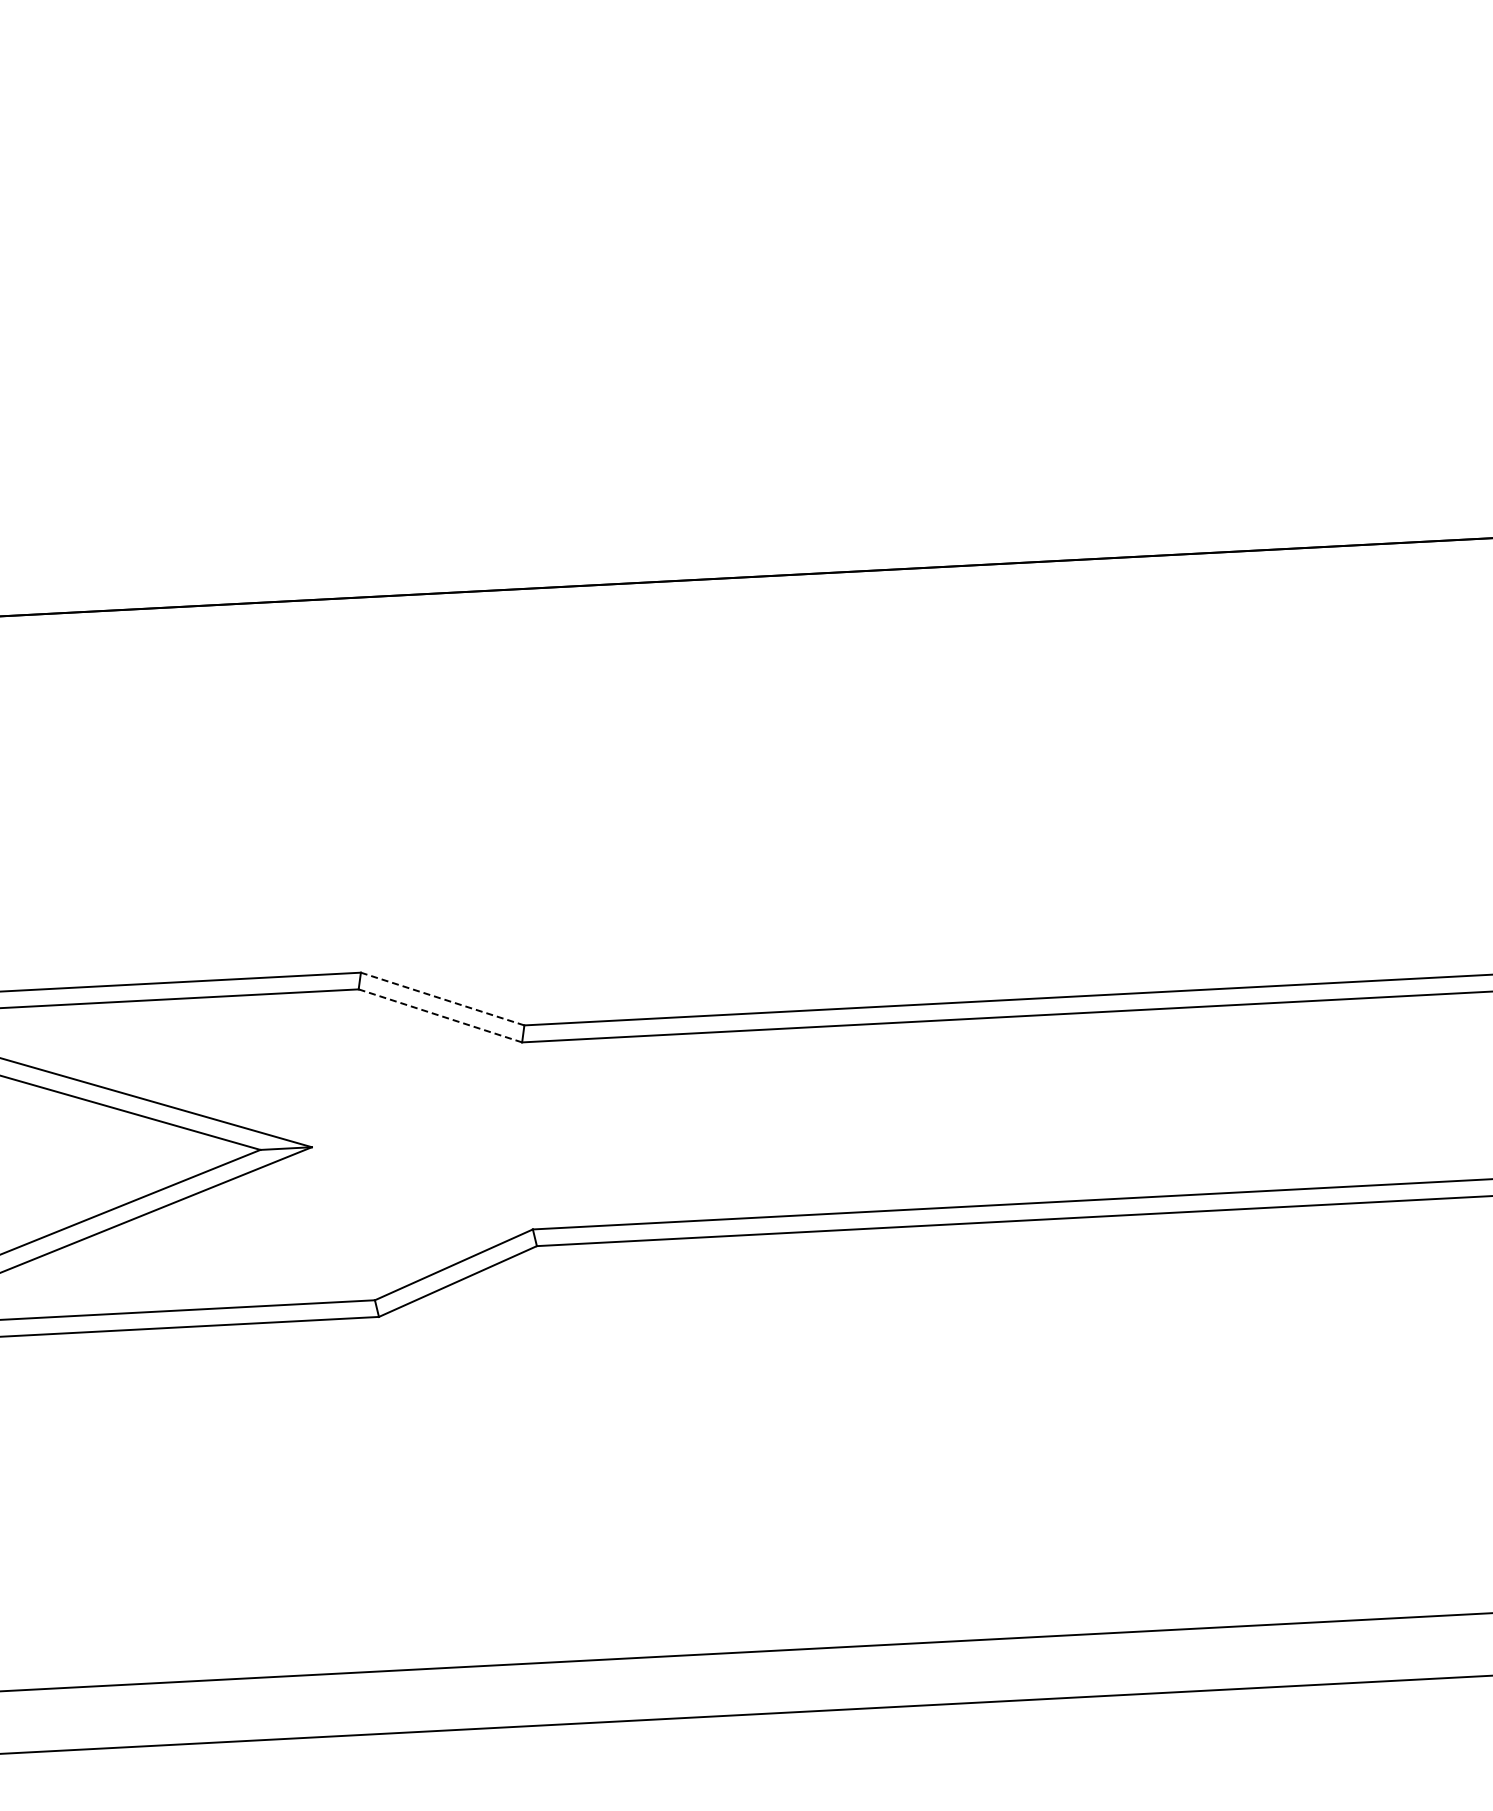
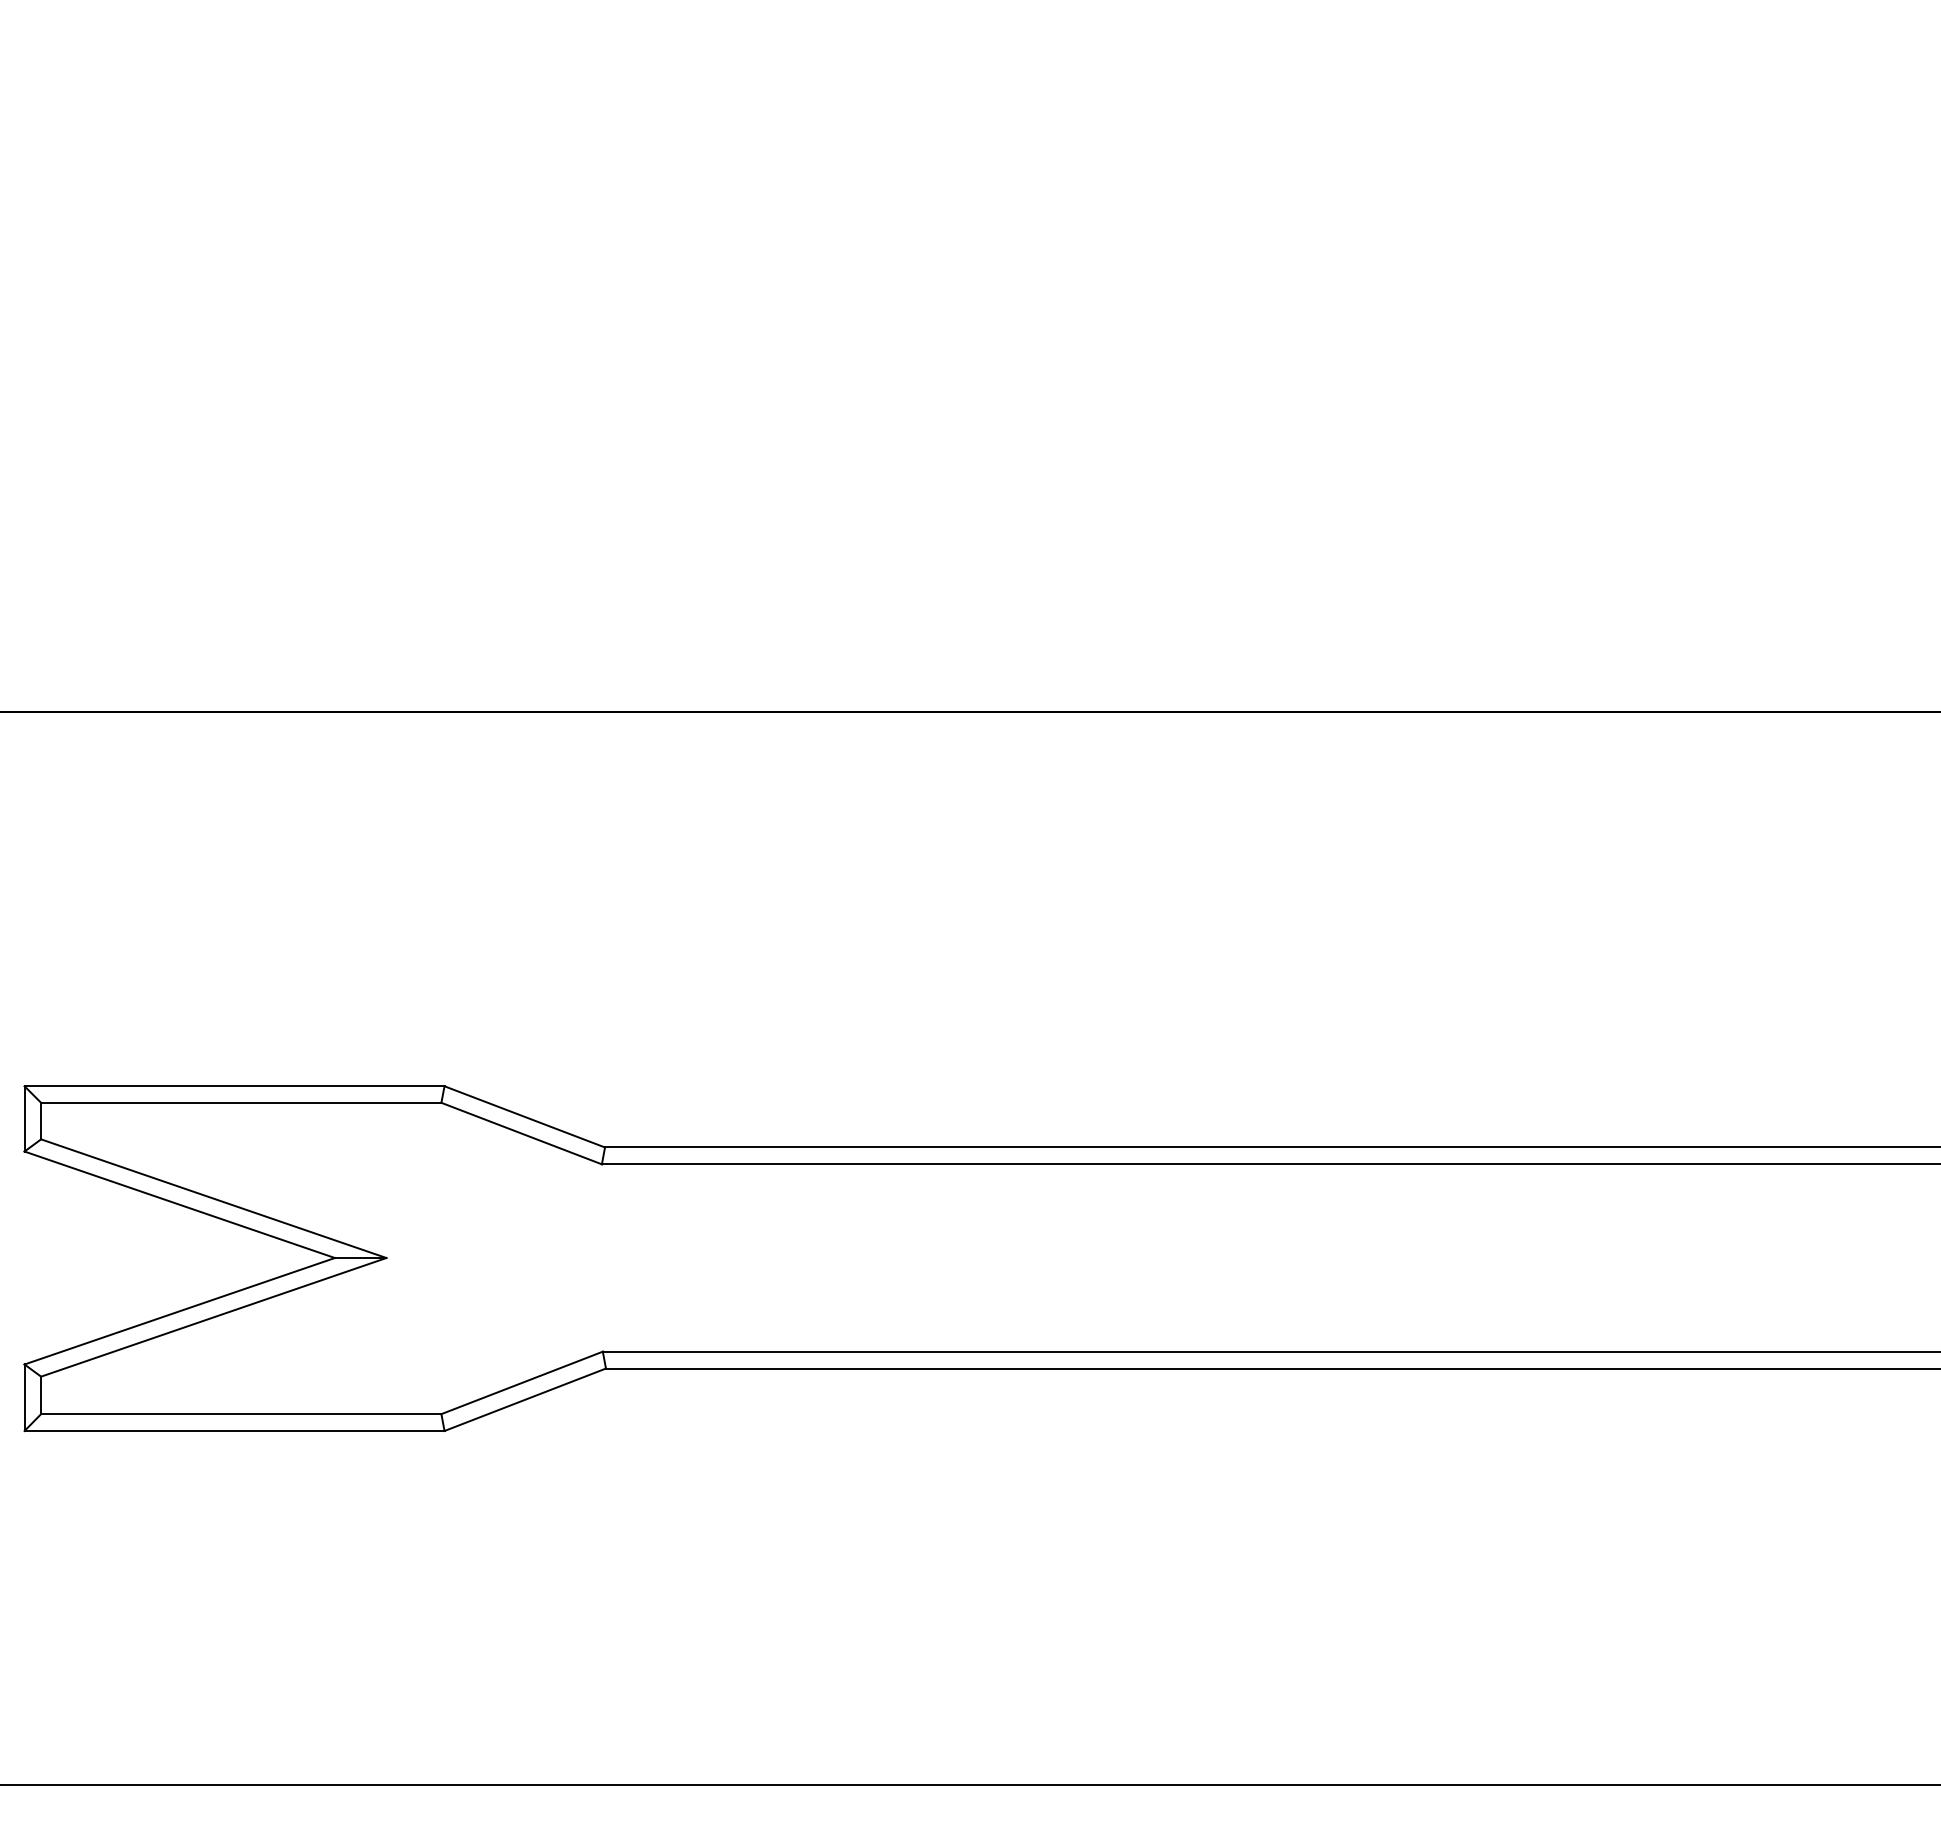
line: (442, 998) -> (524, 1116), dashed -> solid
line: (440, 1015) -> (521, 1133), dashed -> solid

